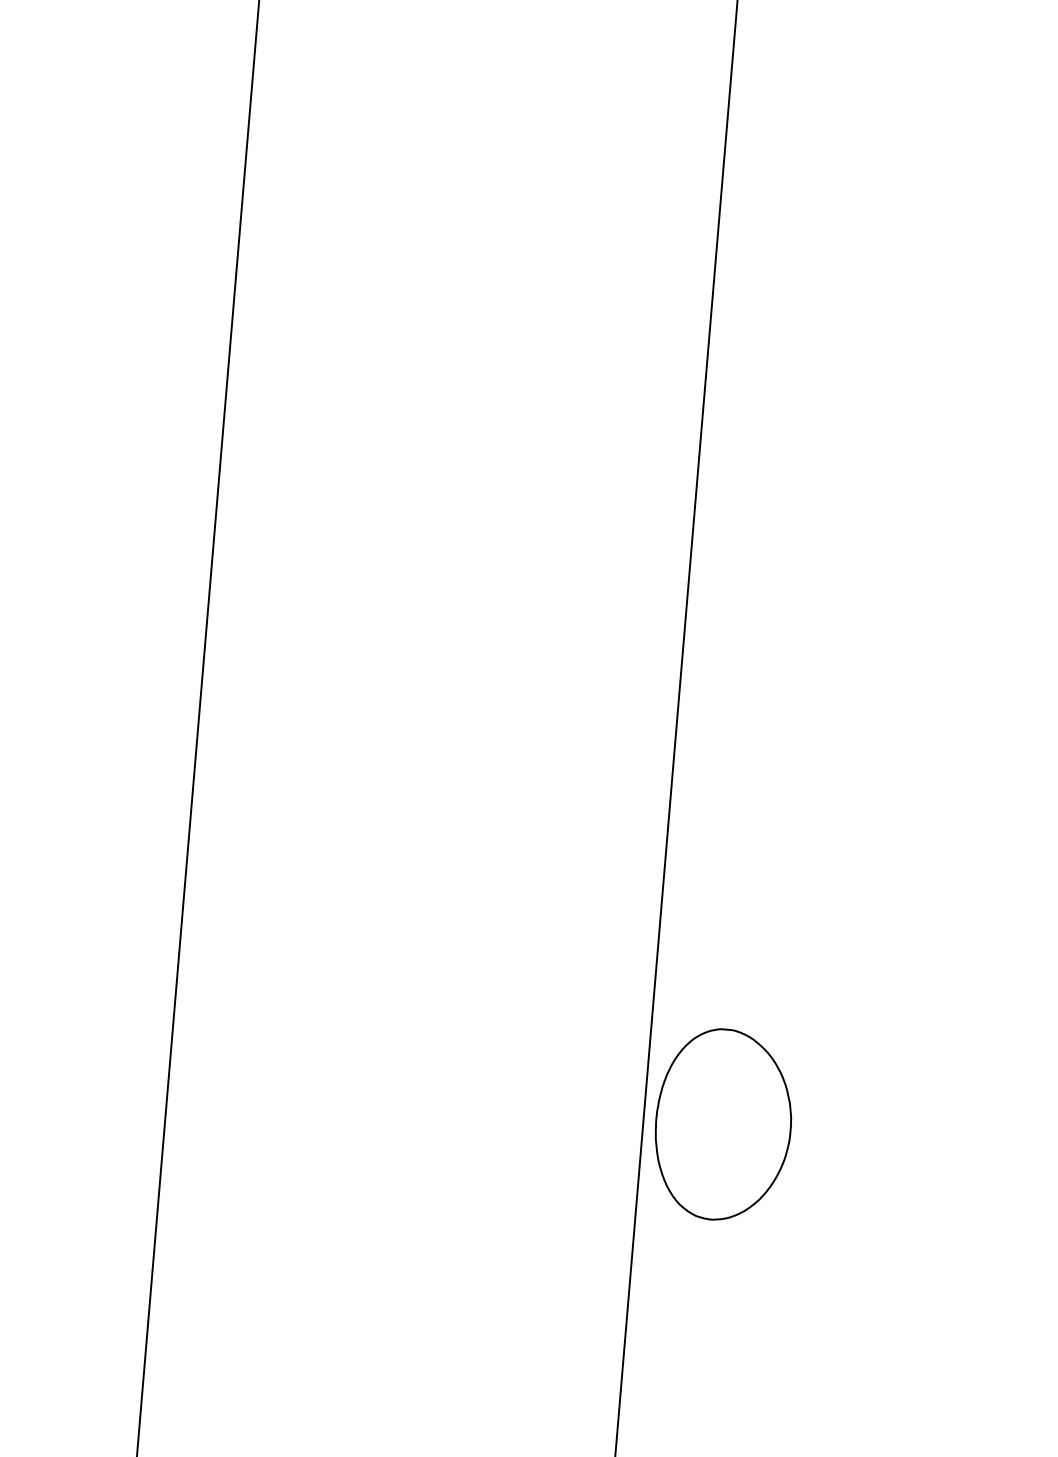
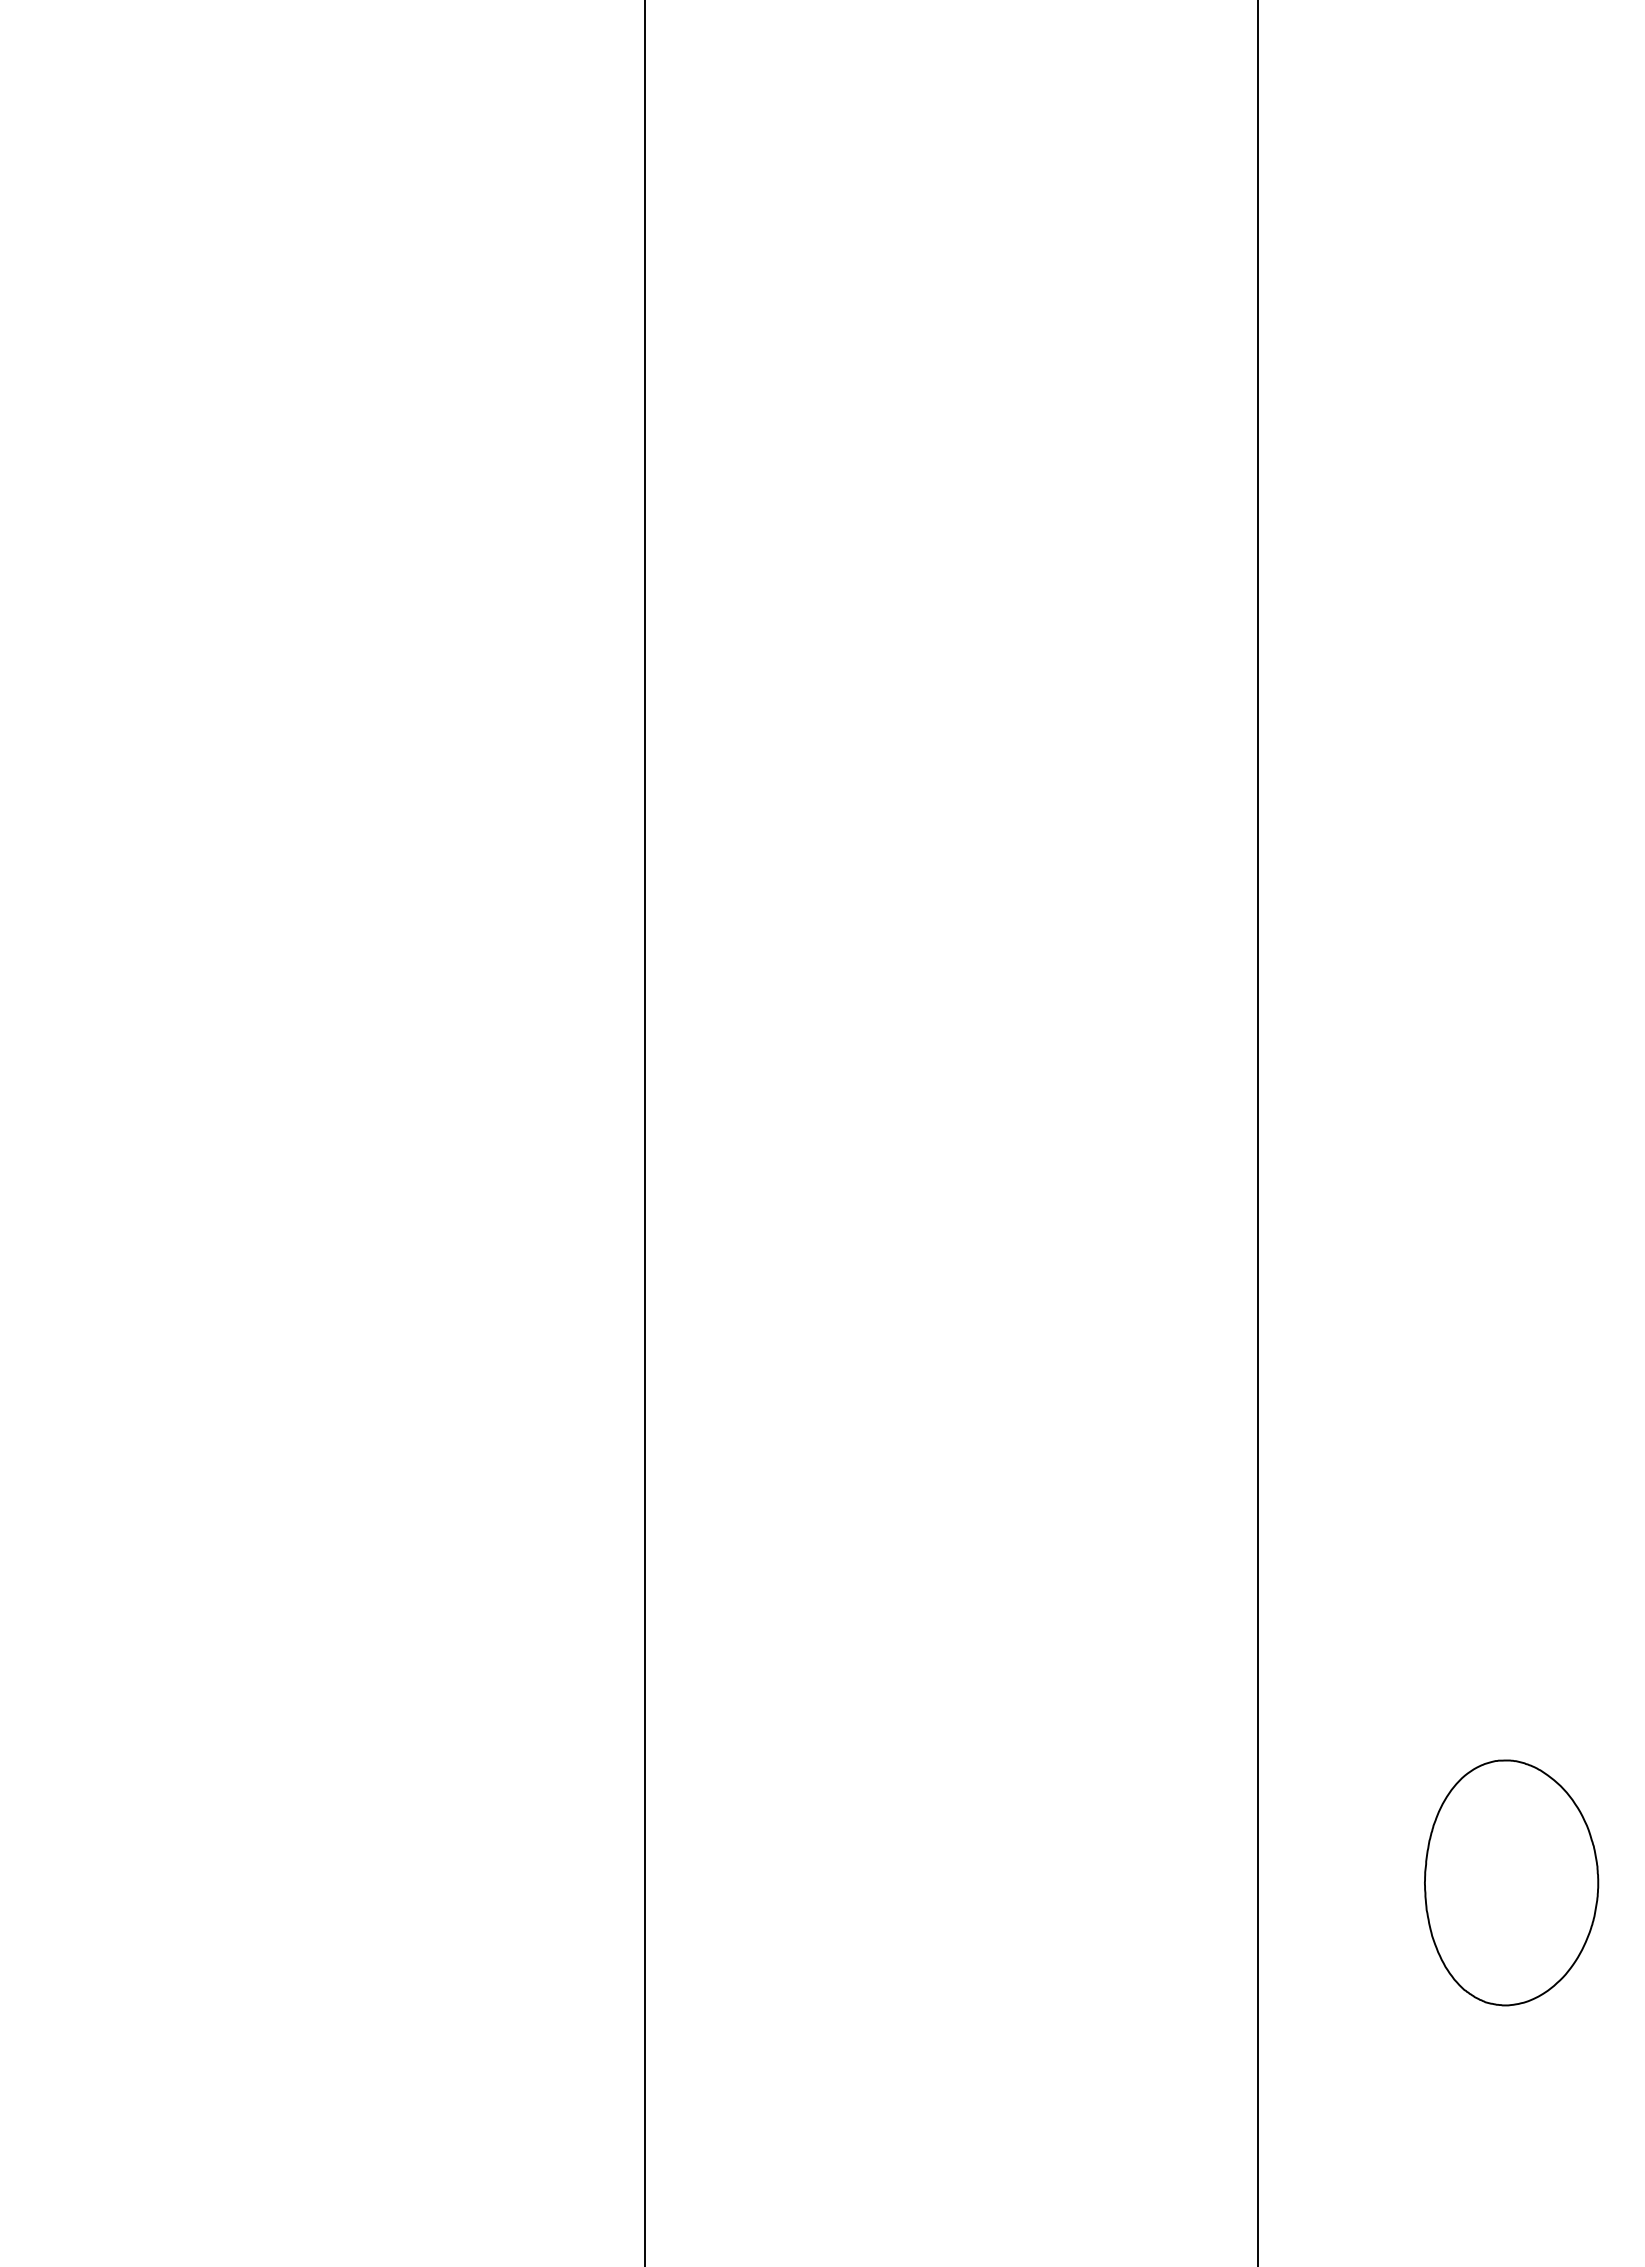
part: (723, 1124) -> (1511, 1882), moved

